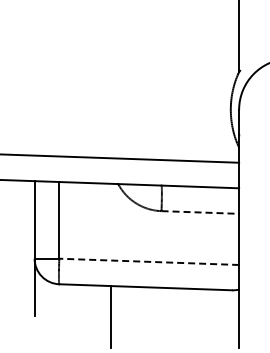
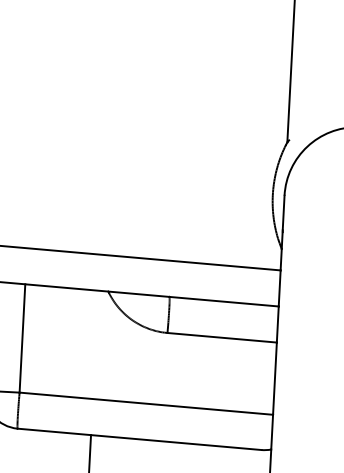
line: (200, 212) -> (222, 337), dashed -> solid
line: (149, 261) -> (146, 403), dashed -> solid

